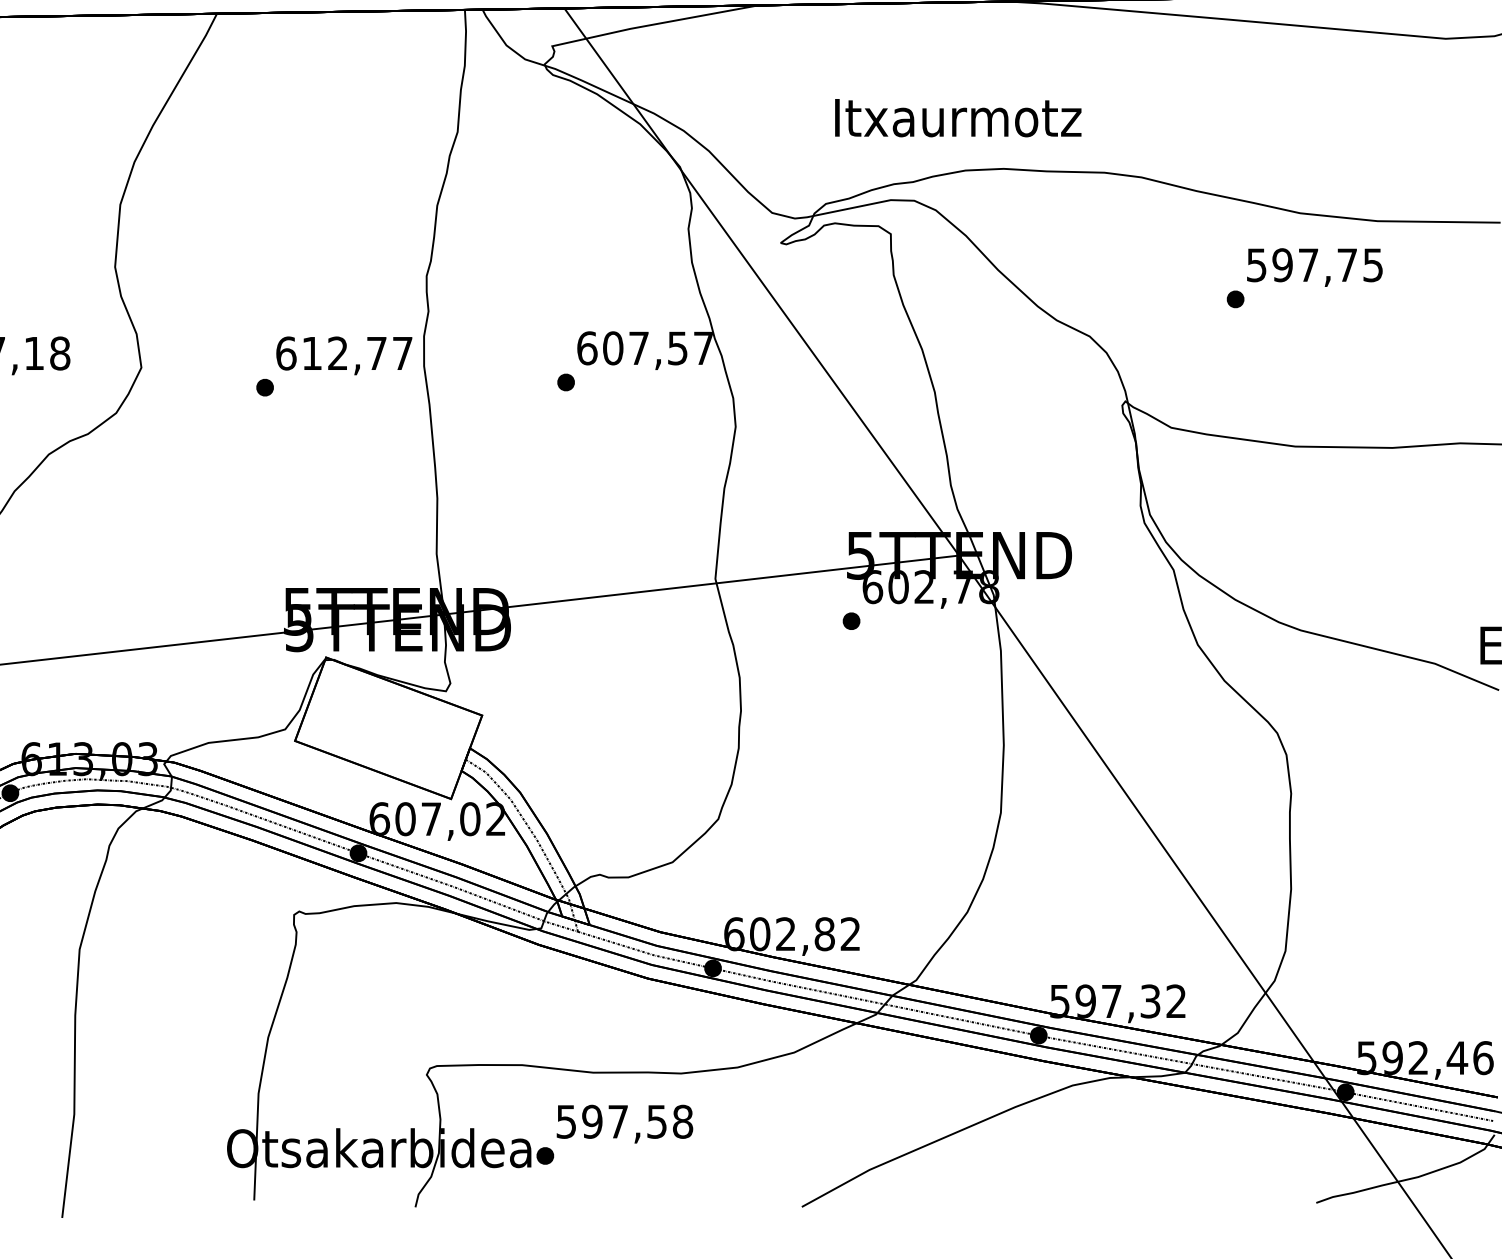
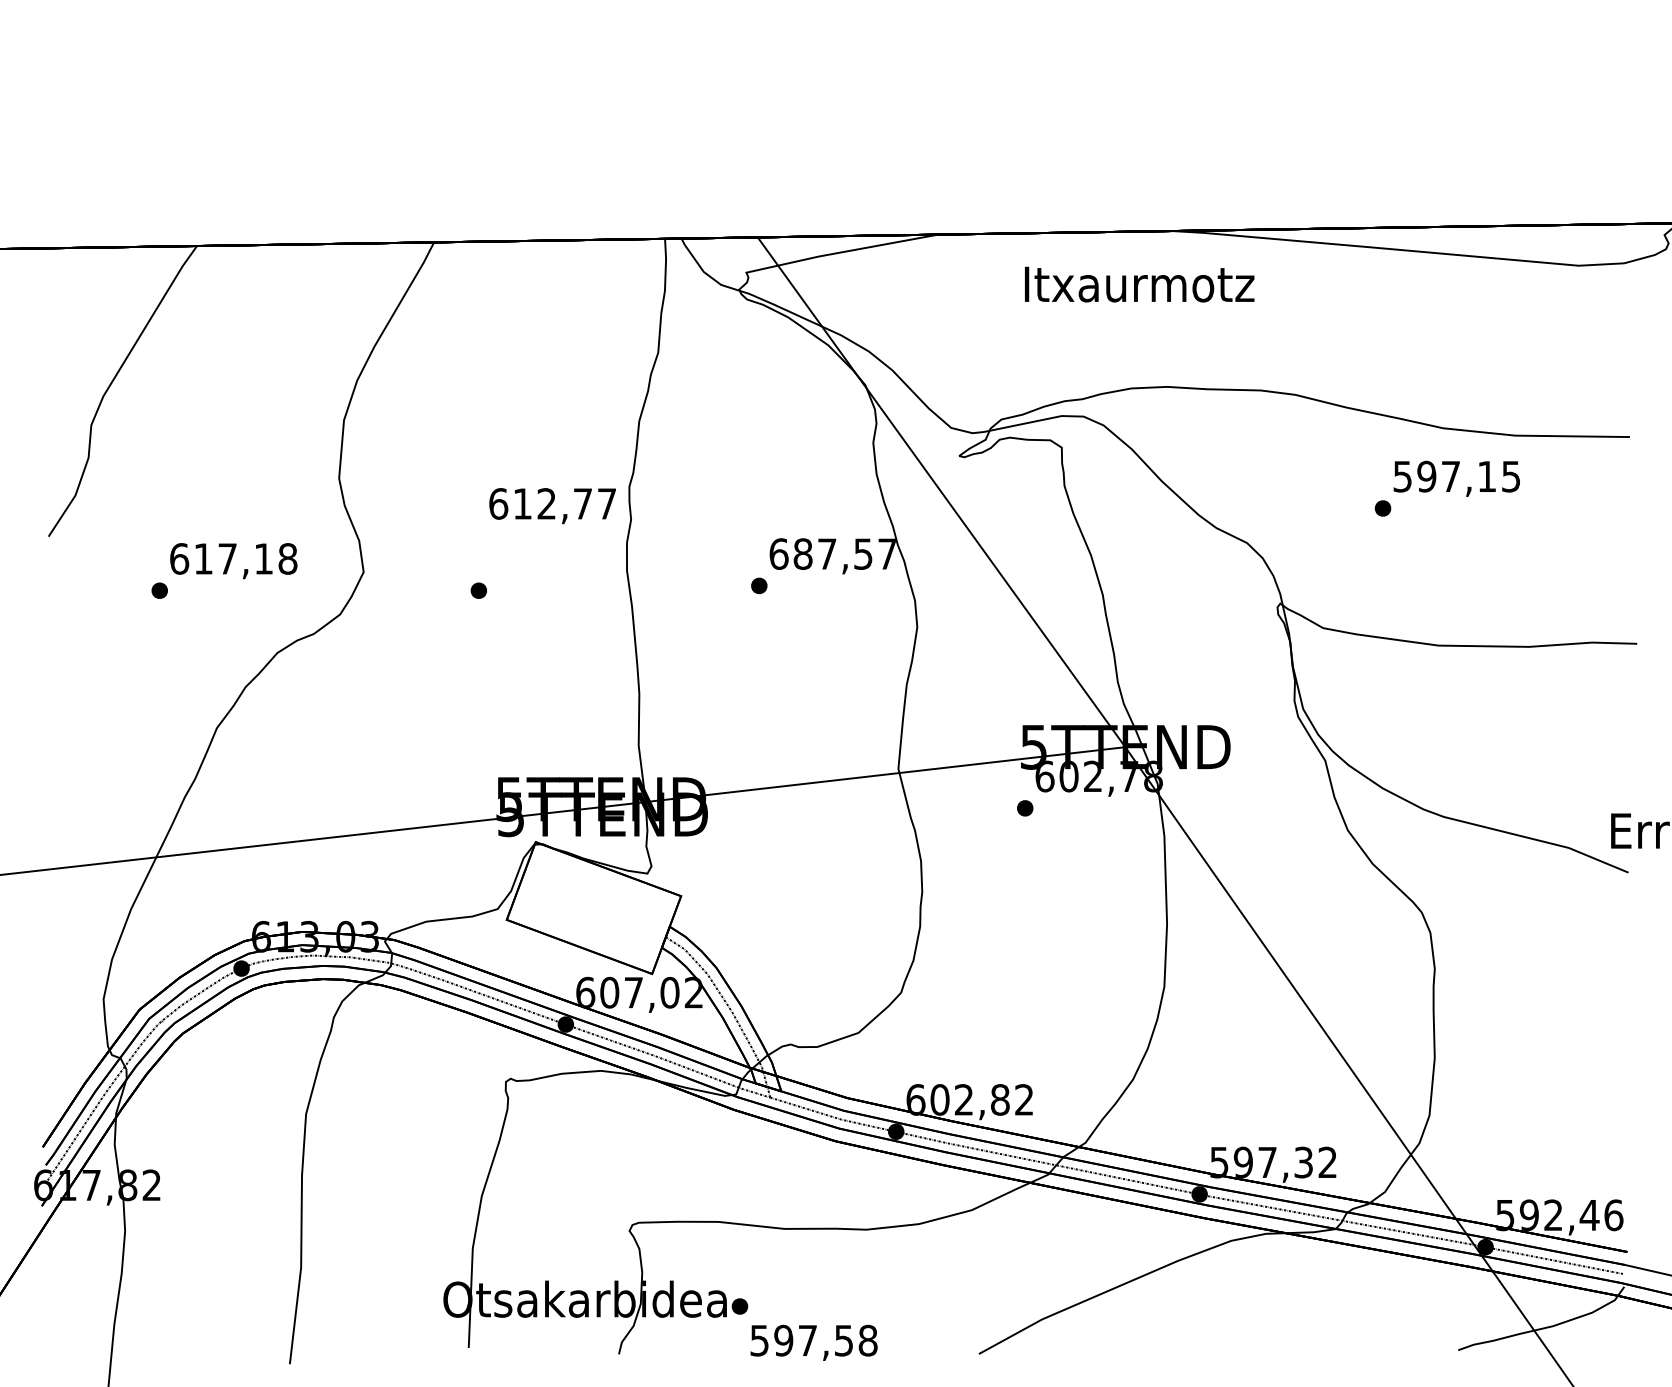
text: (958, 117) -> (1139, 284), moved
text: (1346, 265) -> (1486, 476), 597,75 -> 597,15
text: (612, 347) -> (802, 553), 607,57 -> 687,57
text: (344, 356) -> (552, 506), moved
text: (624, 1123) -> (813, 1342), moved

